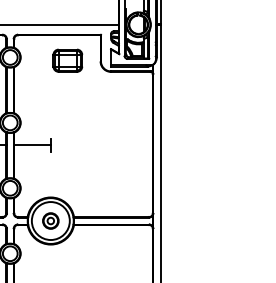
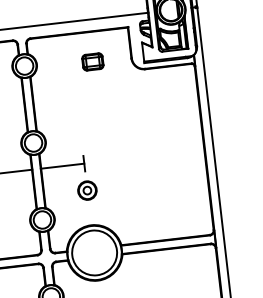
part: (67, 60) -> (92, 61), size x0.6
part: (50, 220) -> (86, 190), moved

